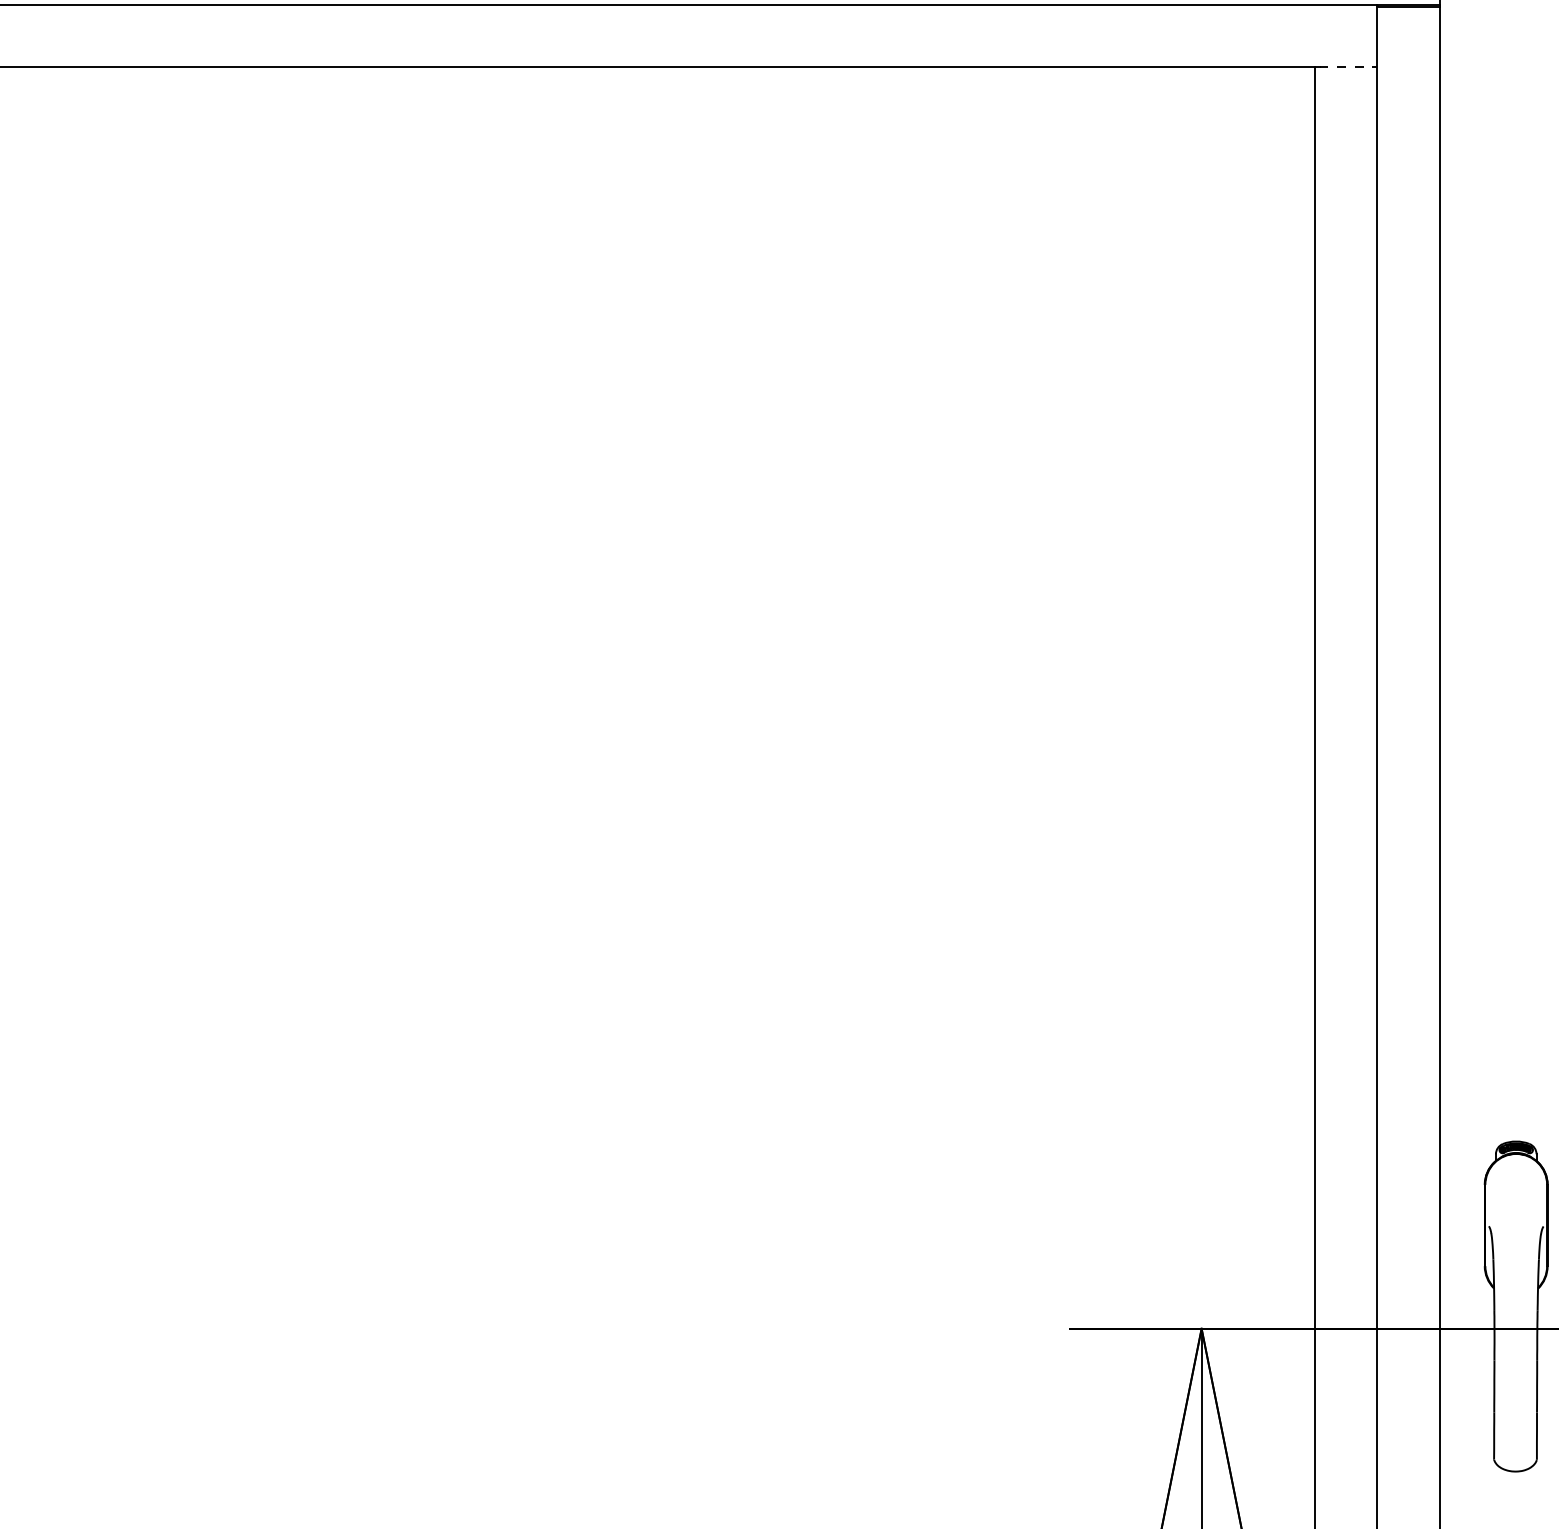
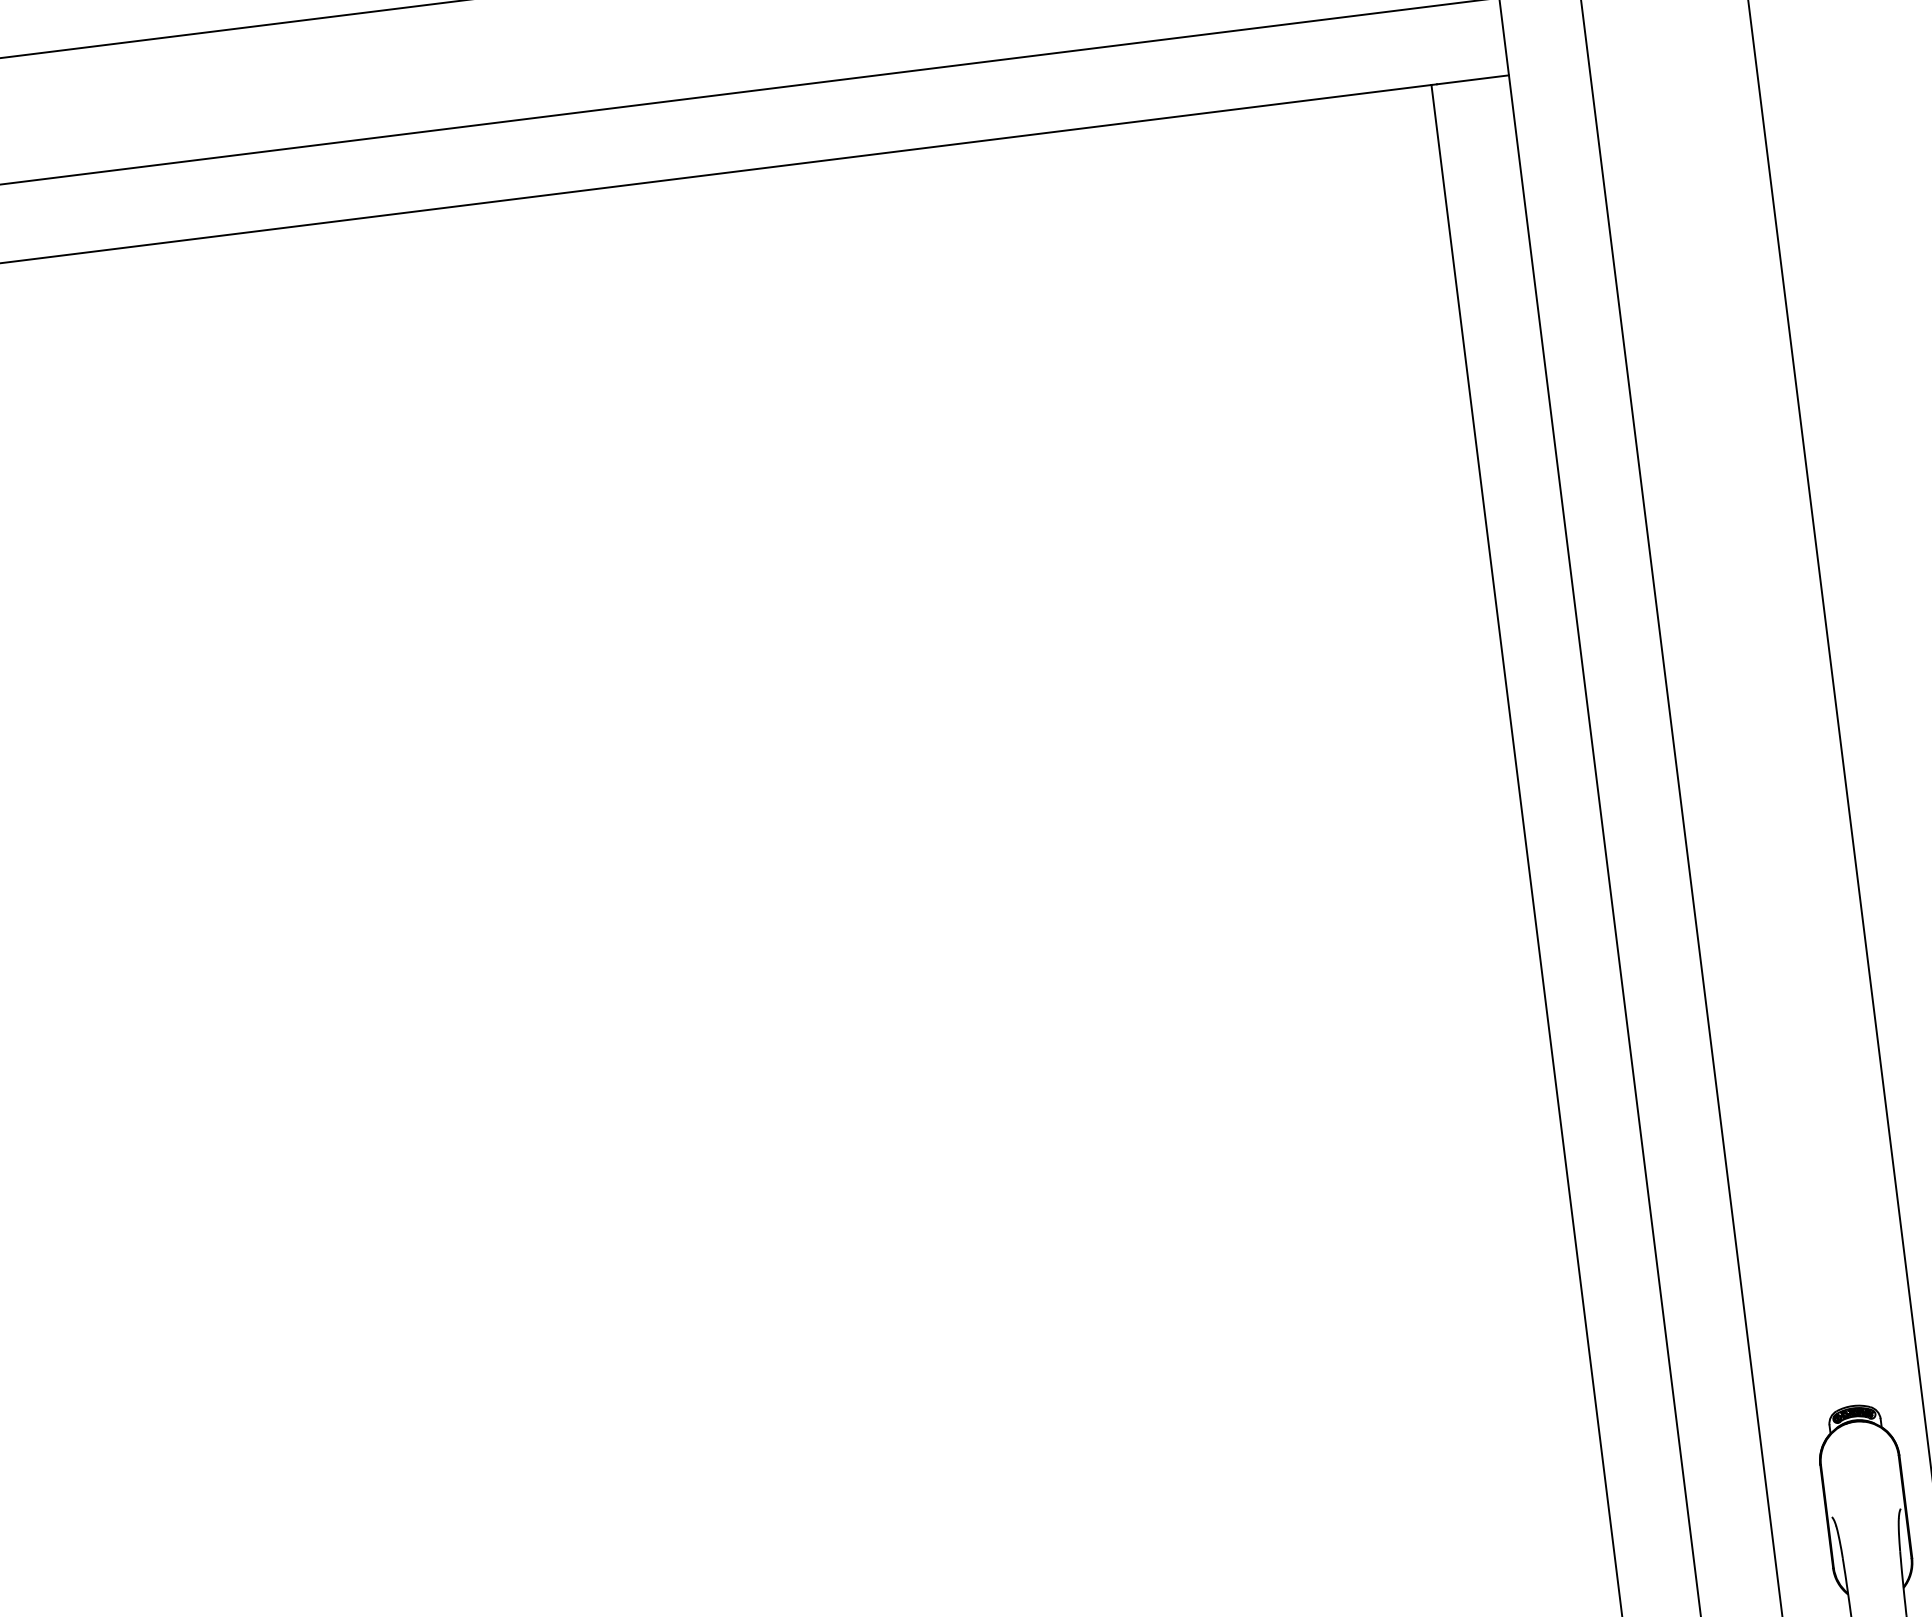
line: (1348, 67) -> (1473, 80), dashed -> solid

